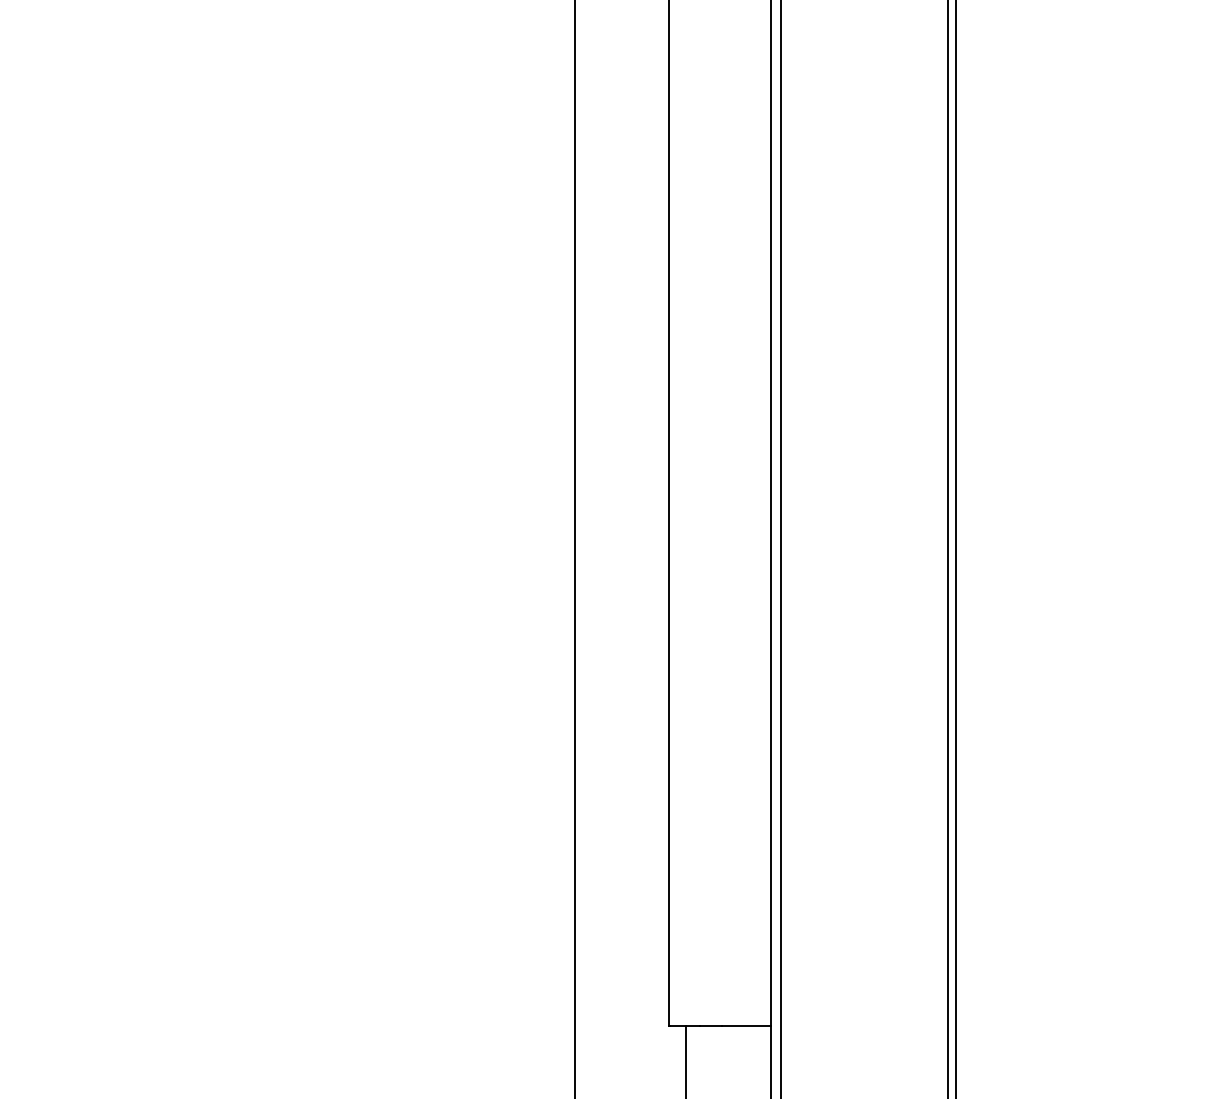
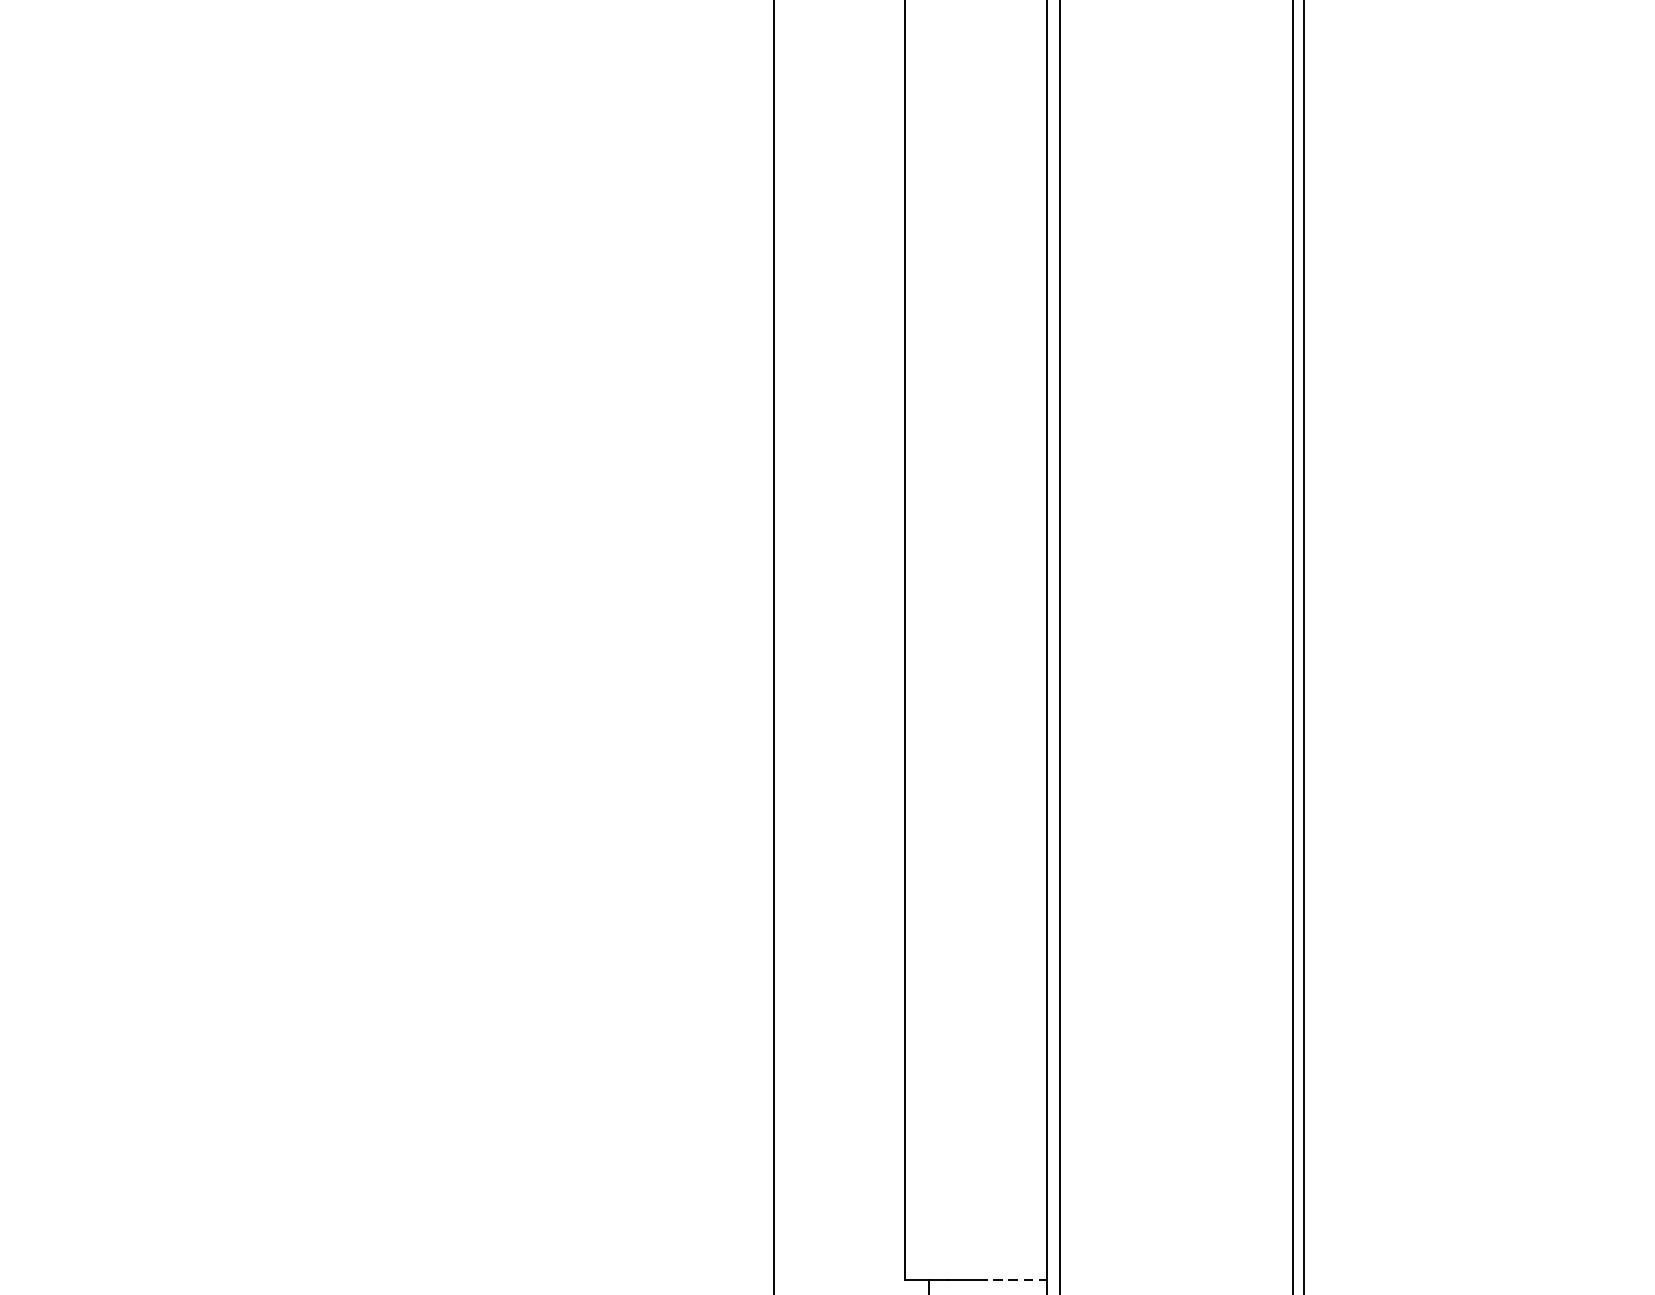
line: (746, 1025) -> (1012, 1279), solid -> dashed

